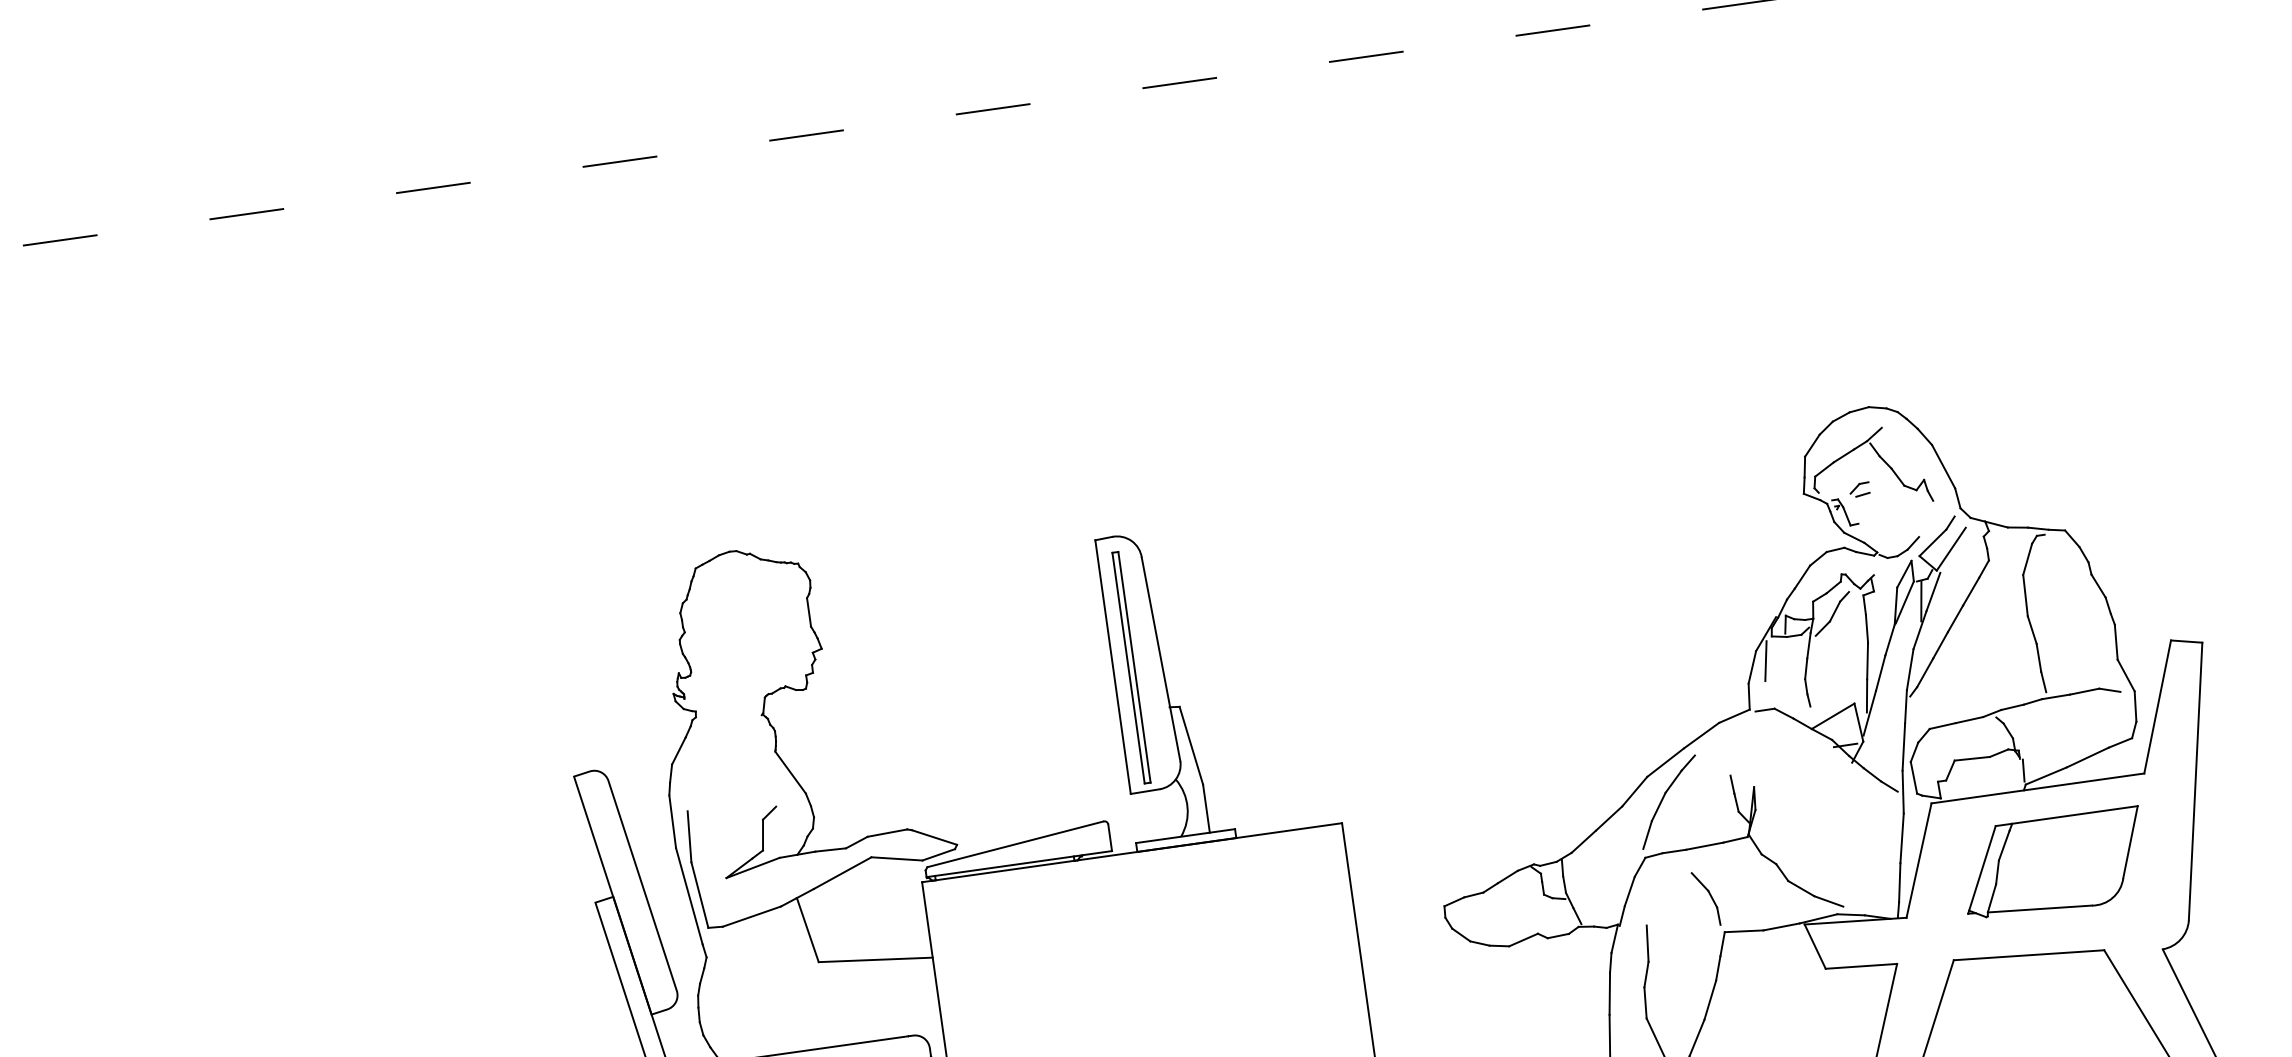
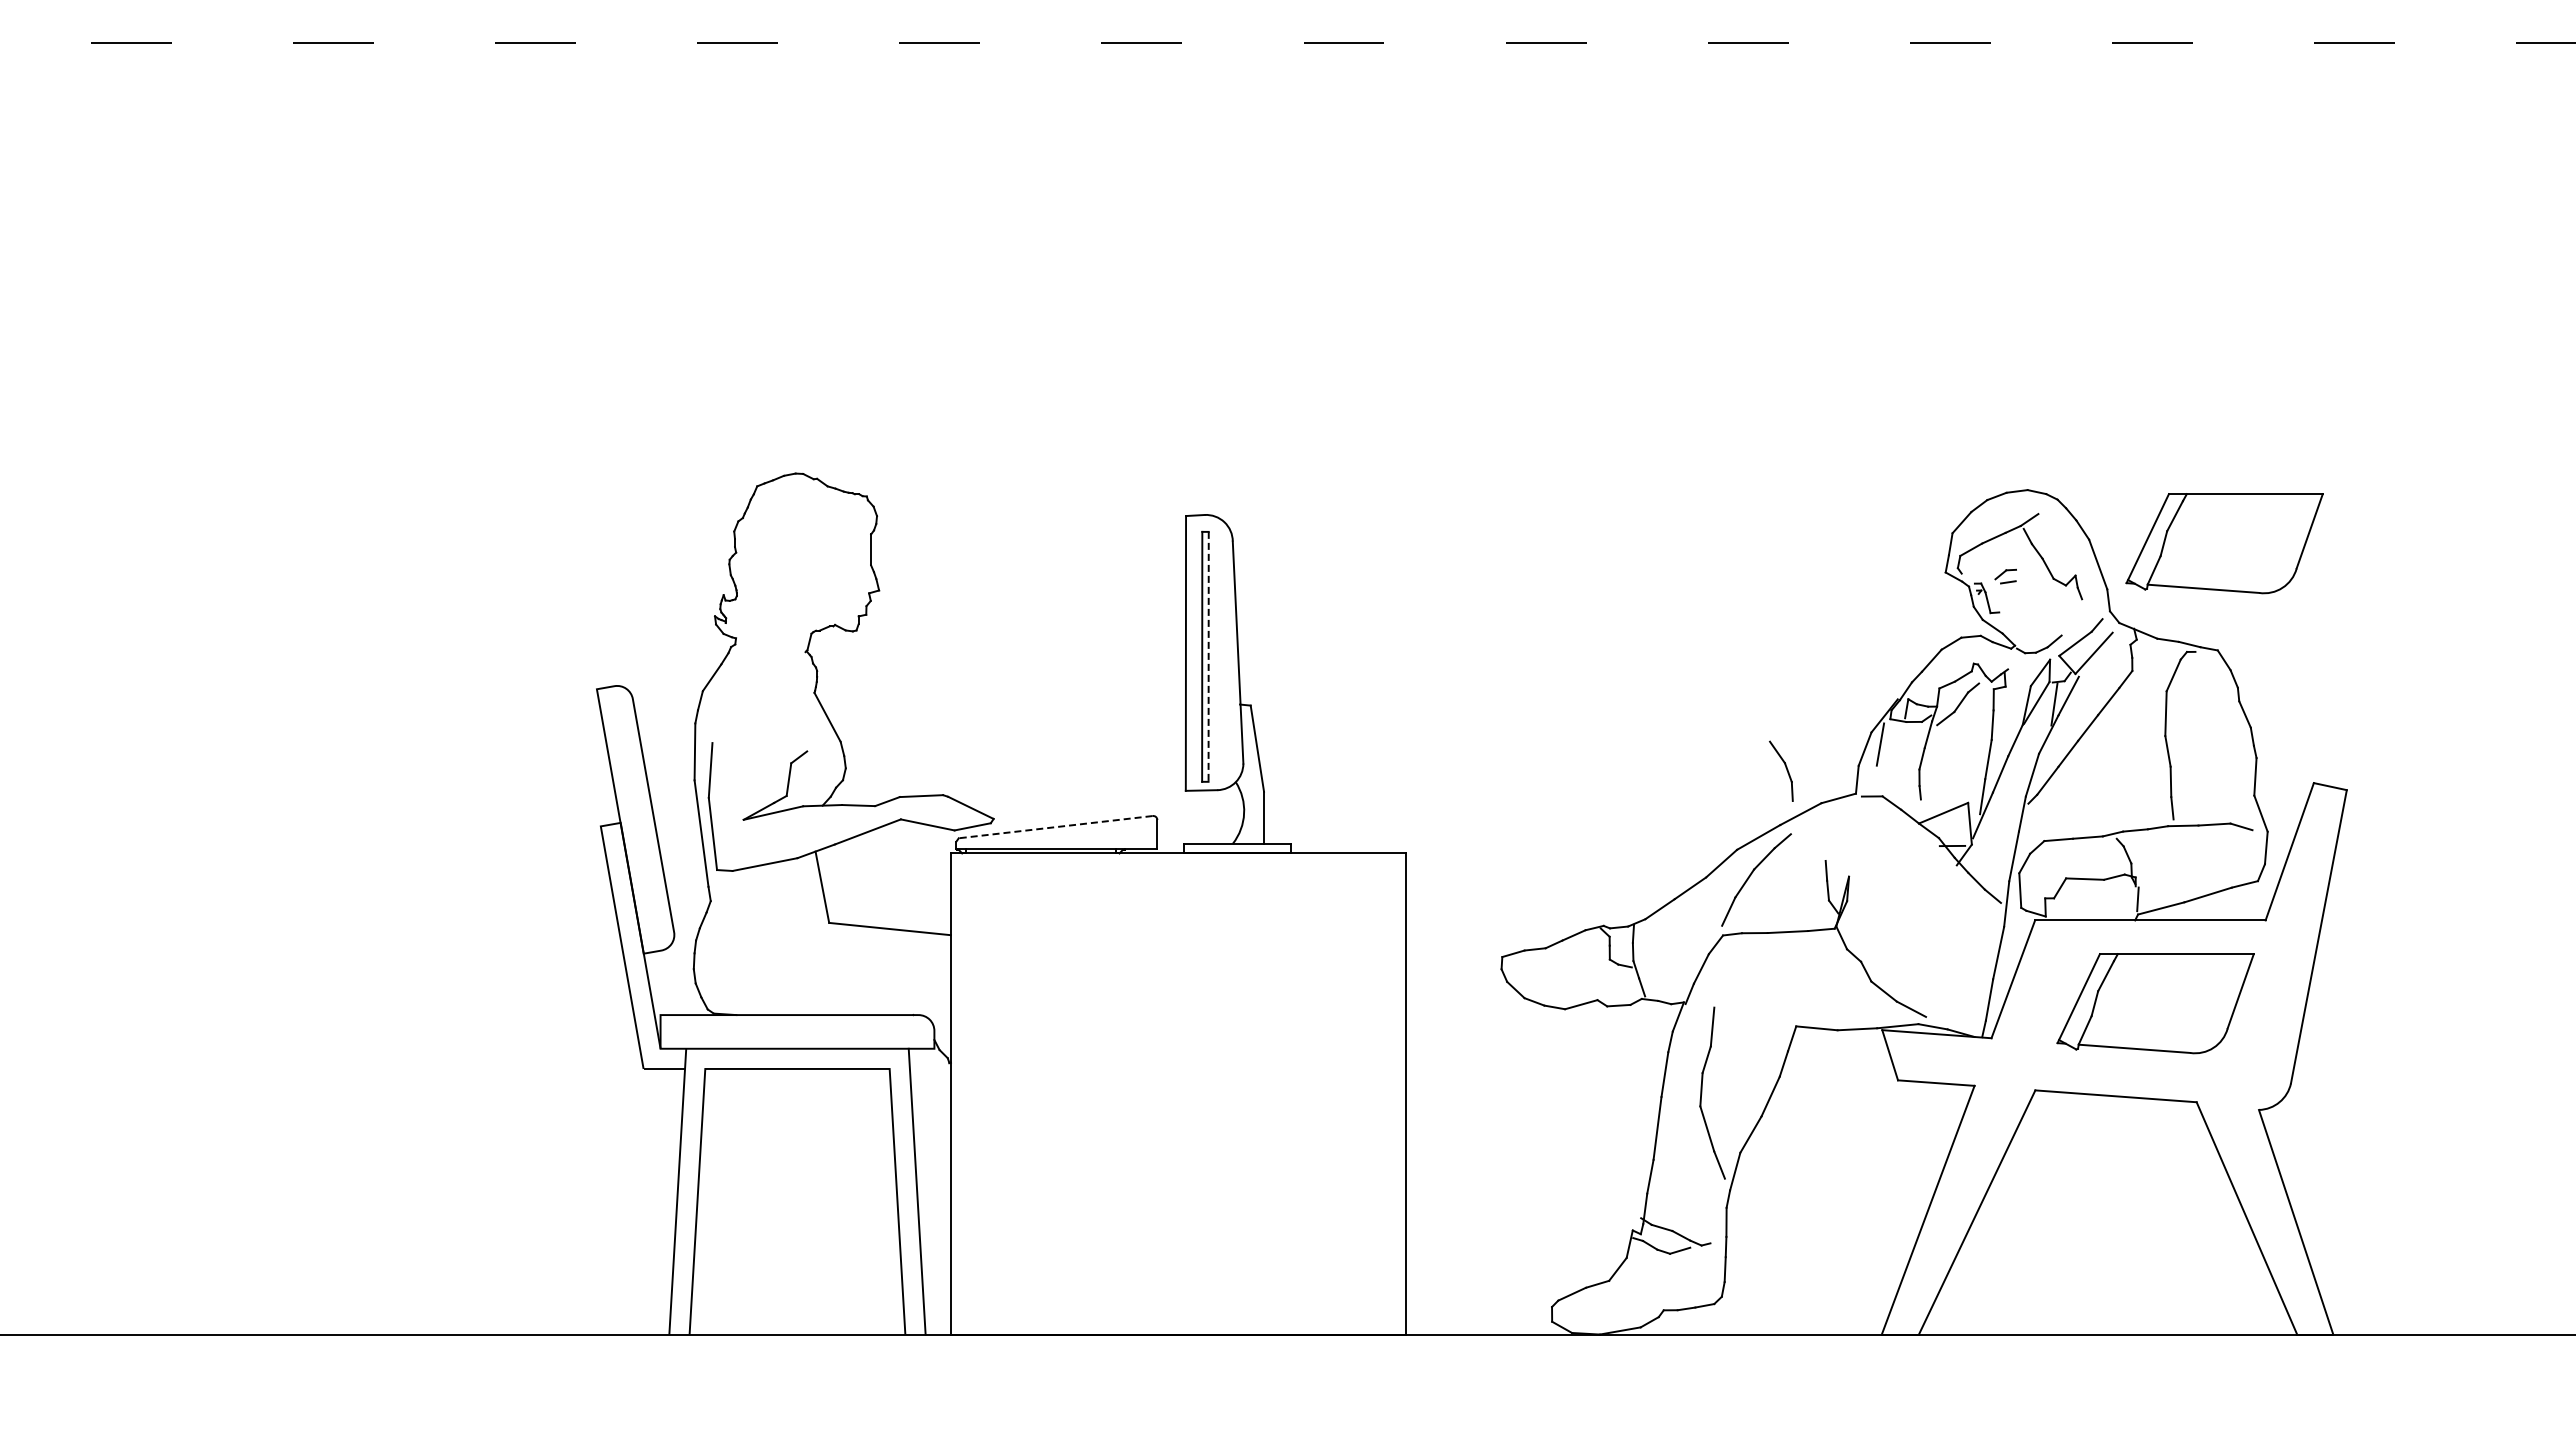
part: (2057, 430) -> (2224, 543), added
line: (1134, 667) -> (1208, 656), solid -> dashed
line: (1015, 844) -> (1055, 827), solid -> dashed
part: (1706, 898) -> (1781, 770), moved

